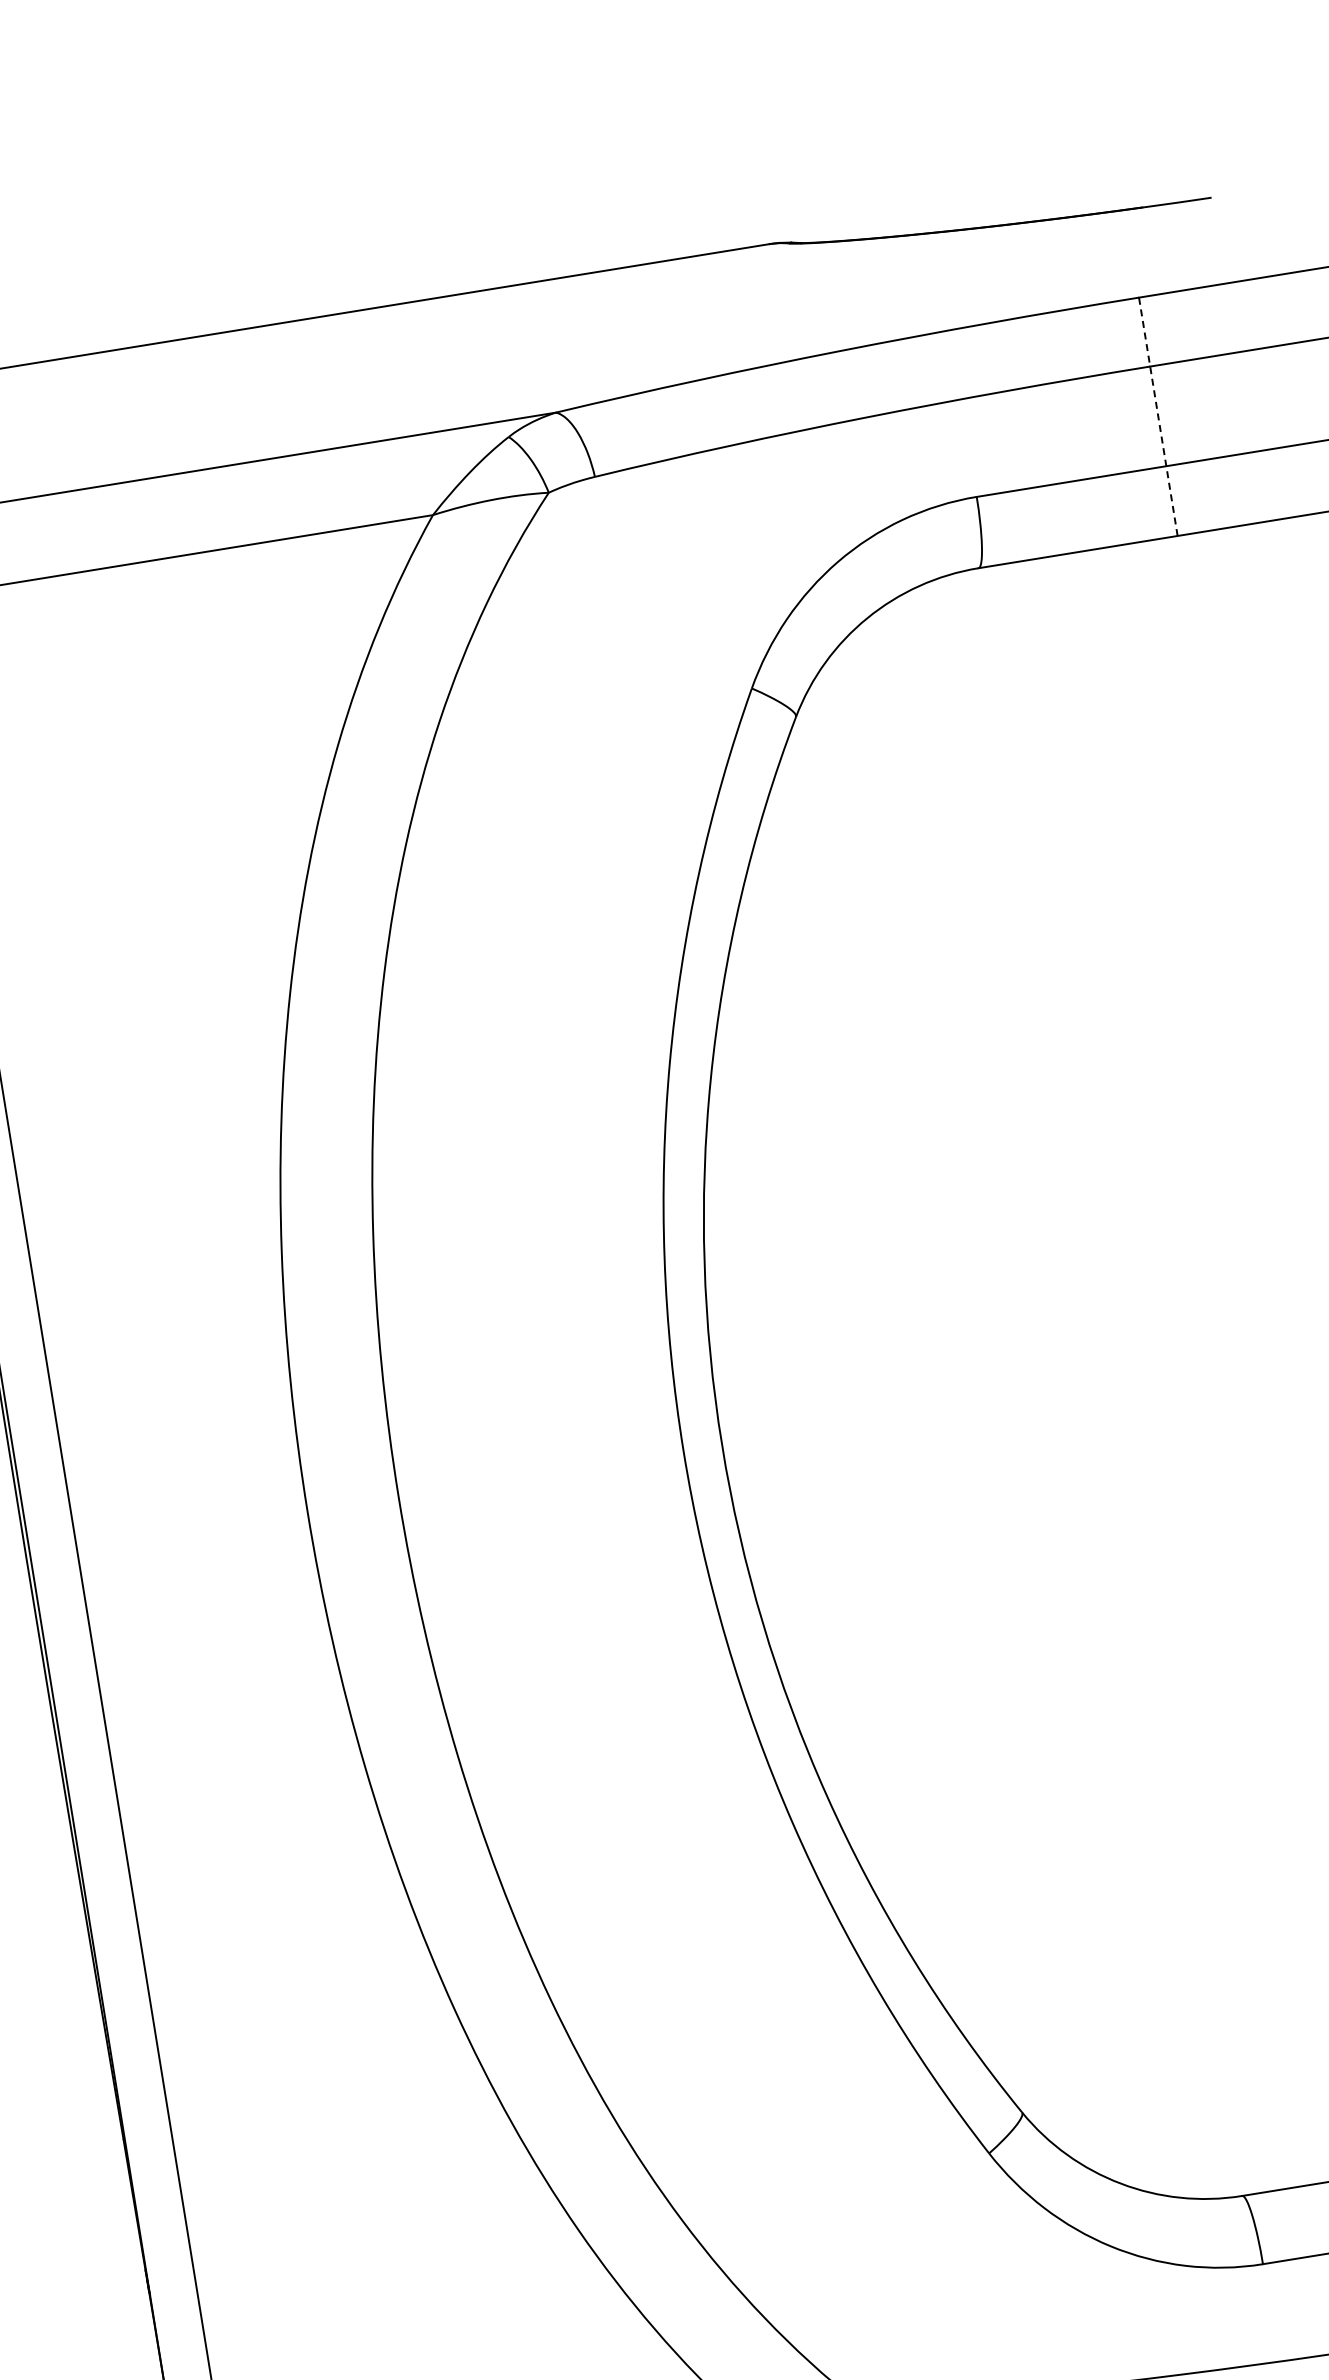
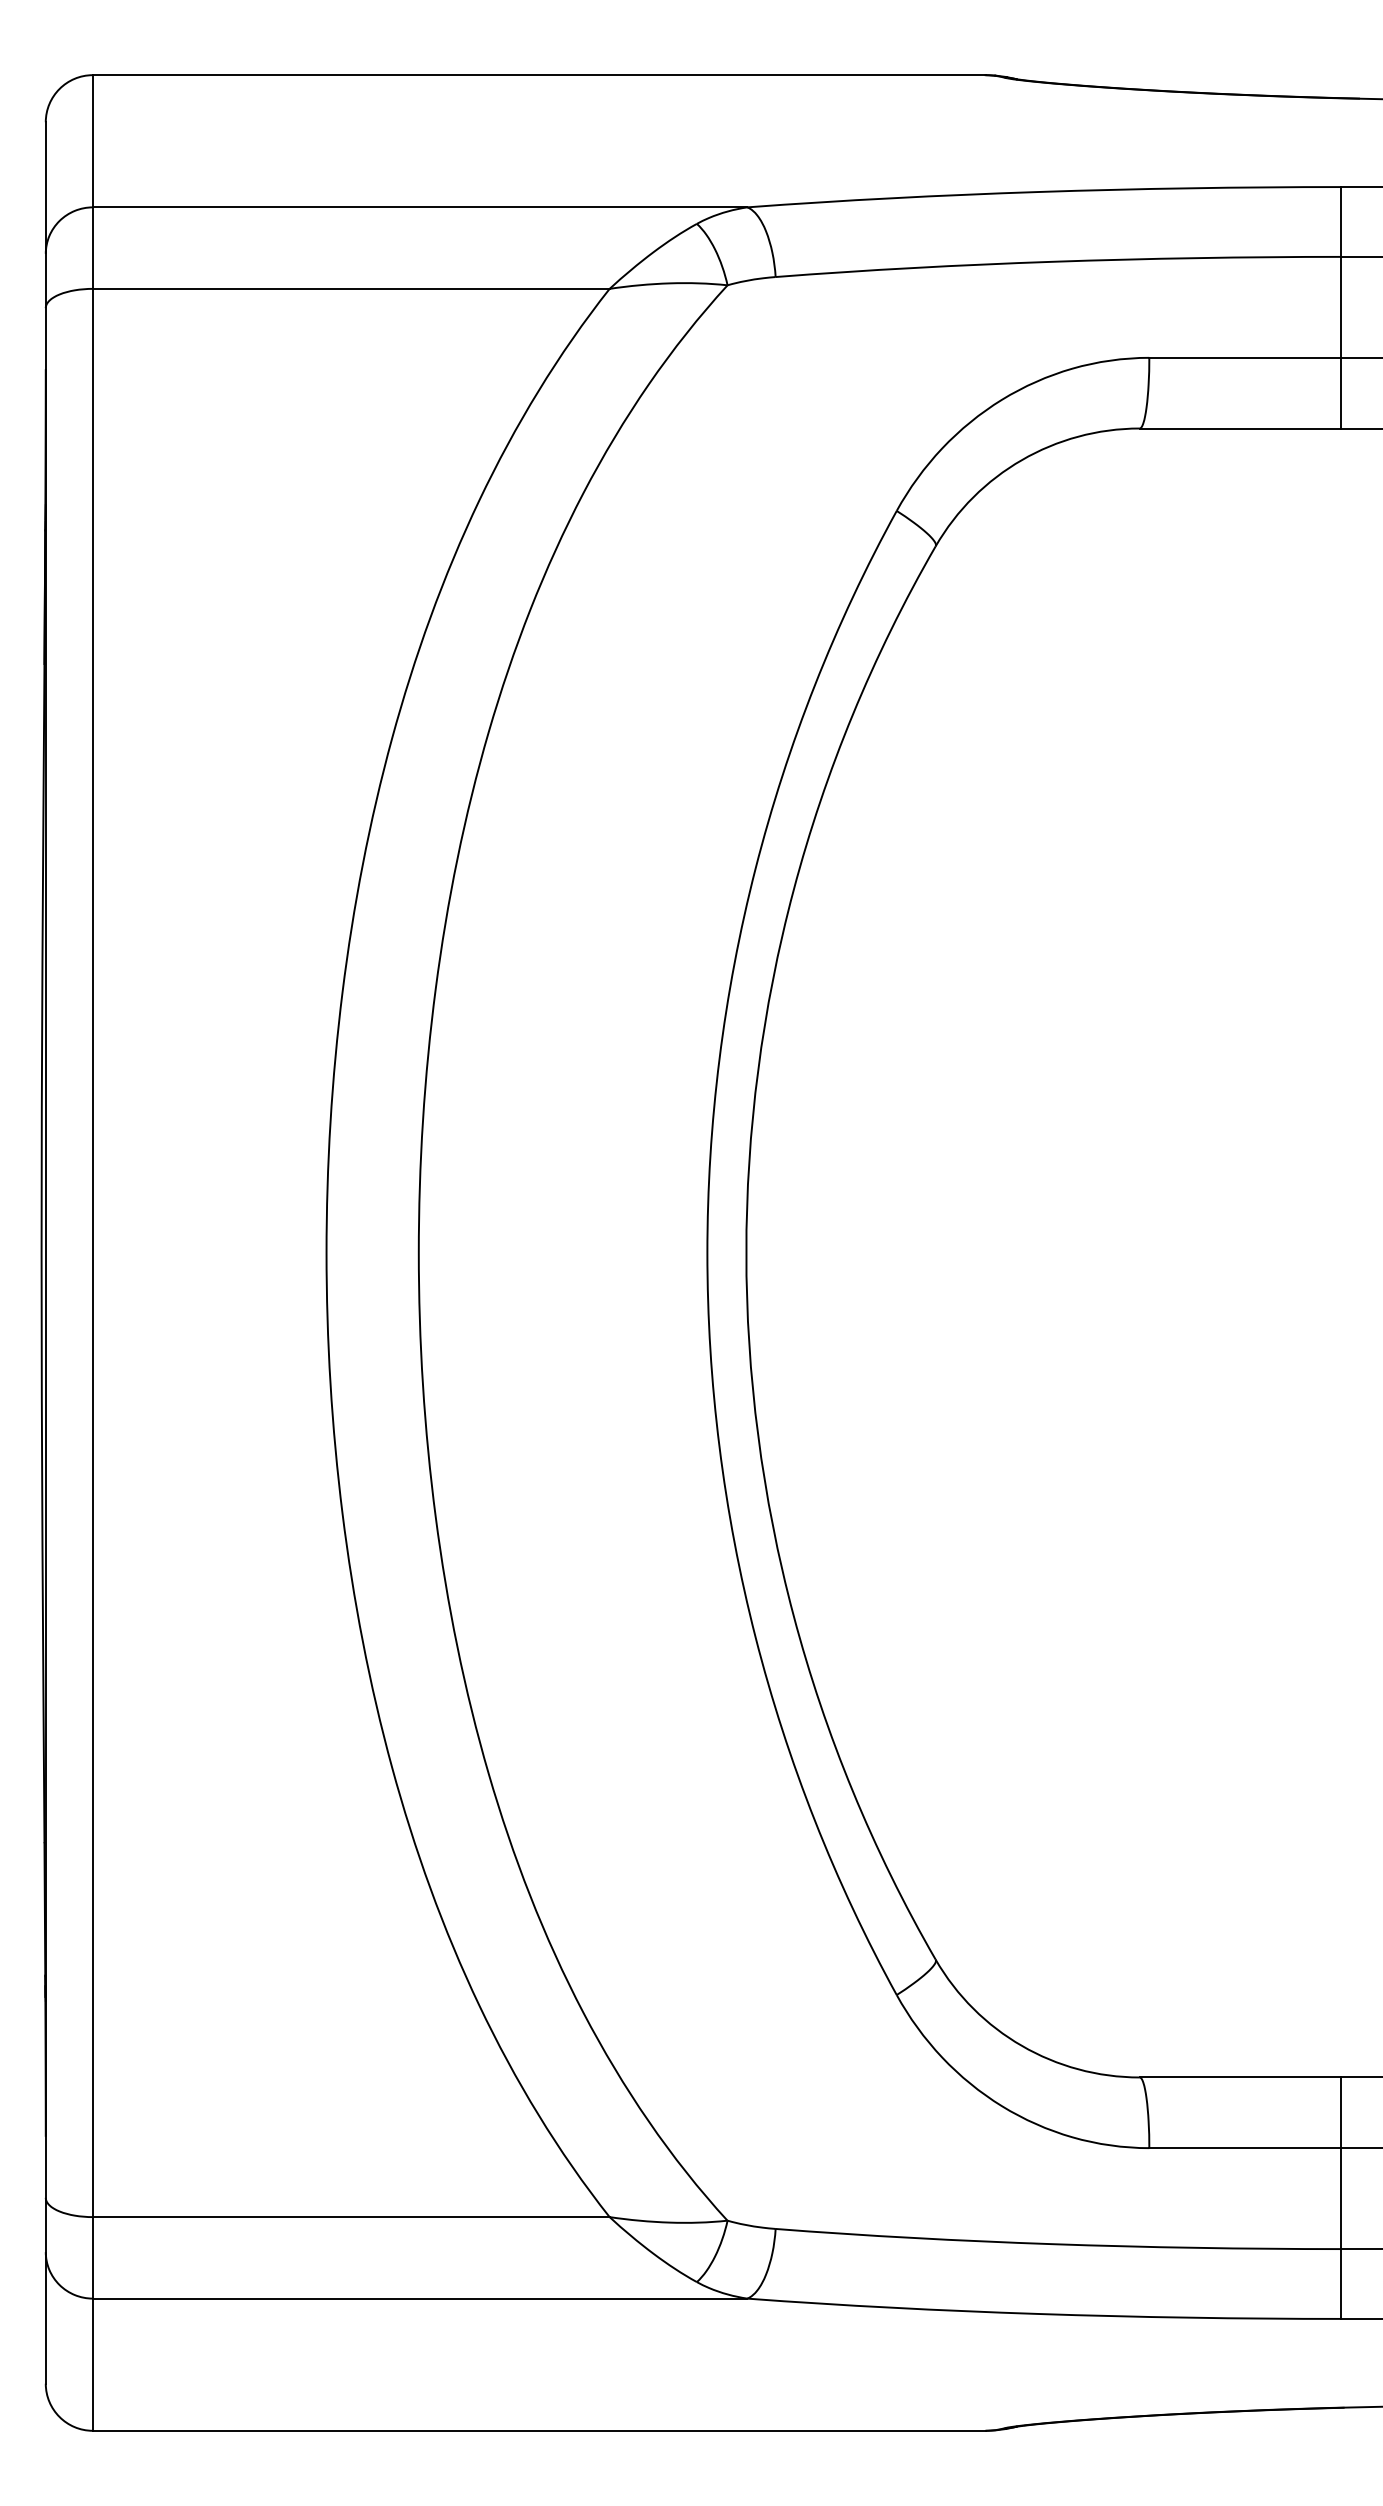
line: (1158, 416) -> (1341, 307), dashed -> solid

